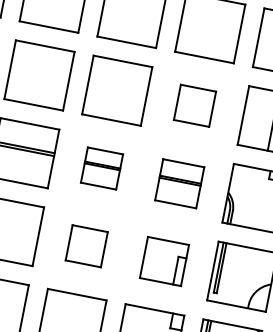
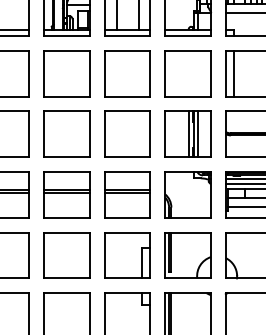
part: (195, 104) -> (127, 133), size x1.67
part: (101, 167) -> (66, 194), size x1.67
part: (179, 183) -> (127, 194), size x1.43
part: (86, 246) -> (66, 255), size x1.67
part: (164, 261) -> (127, 255), size x1.43

